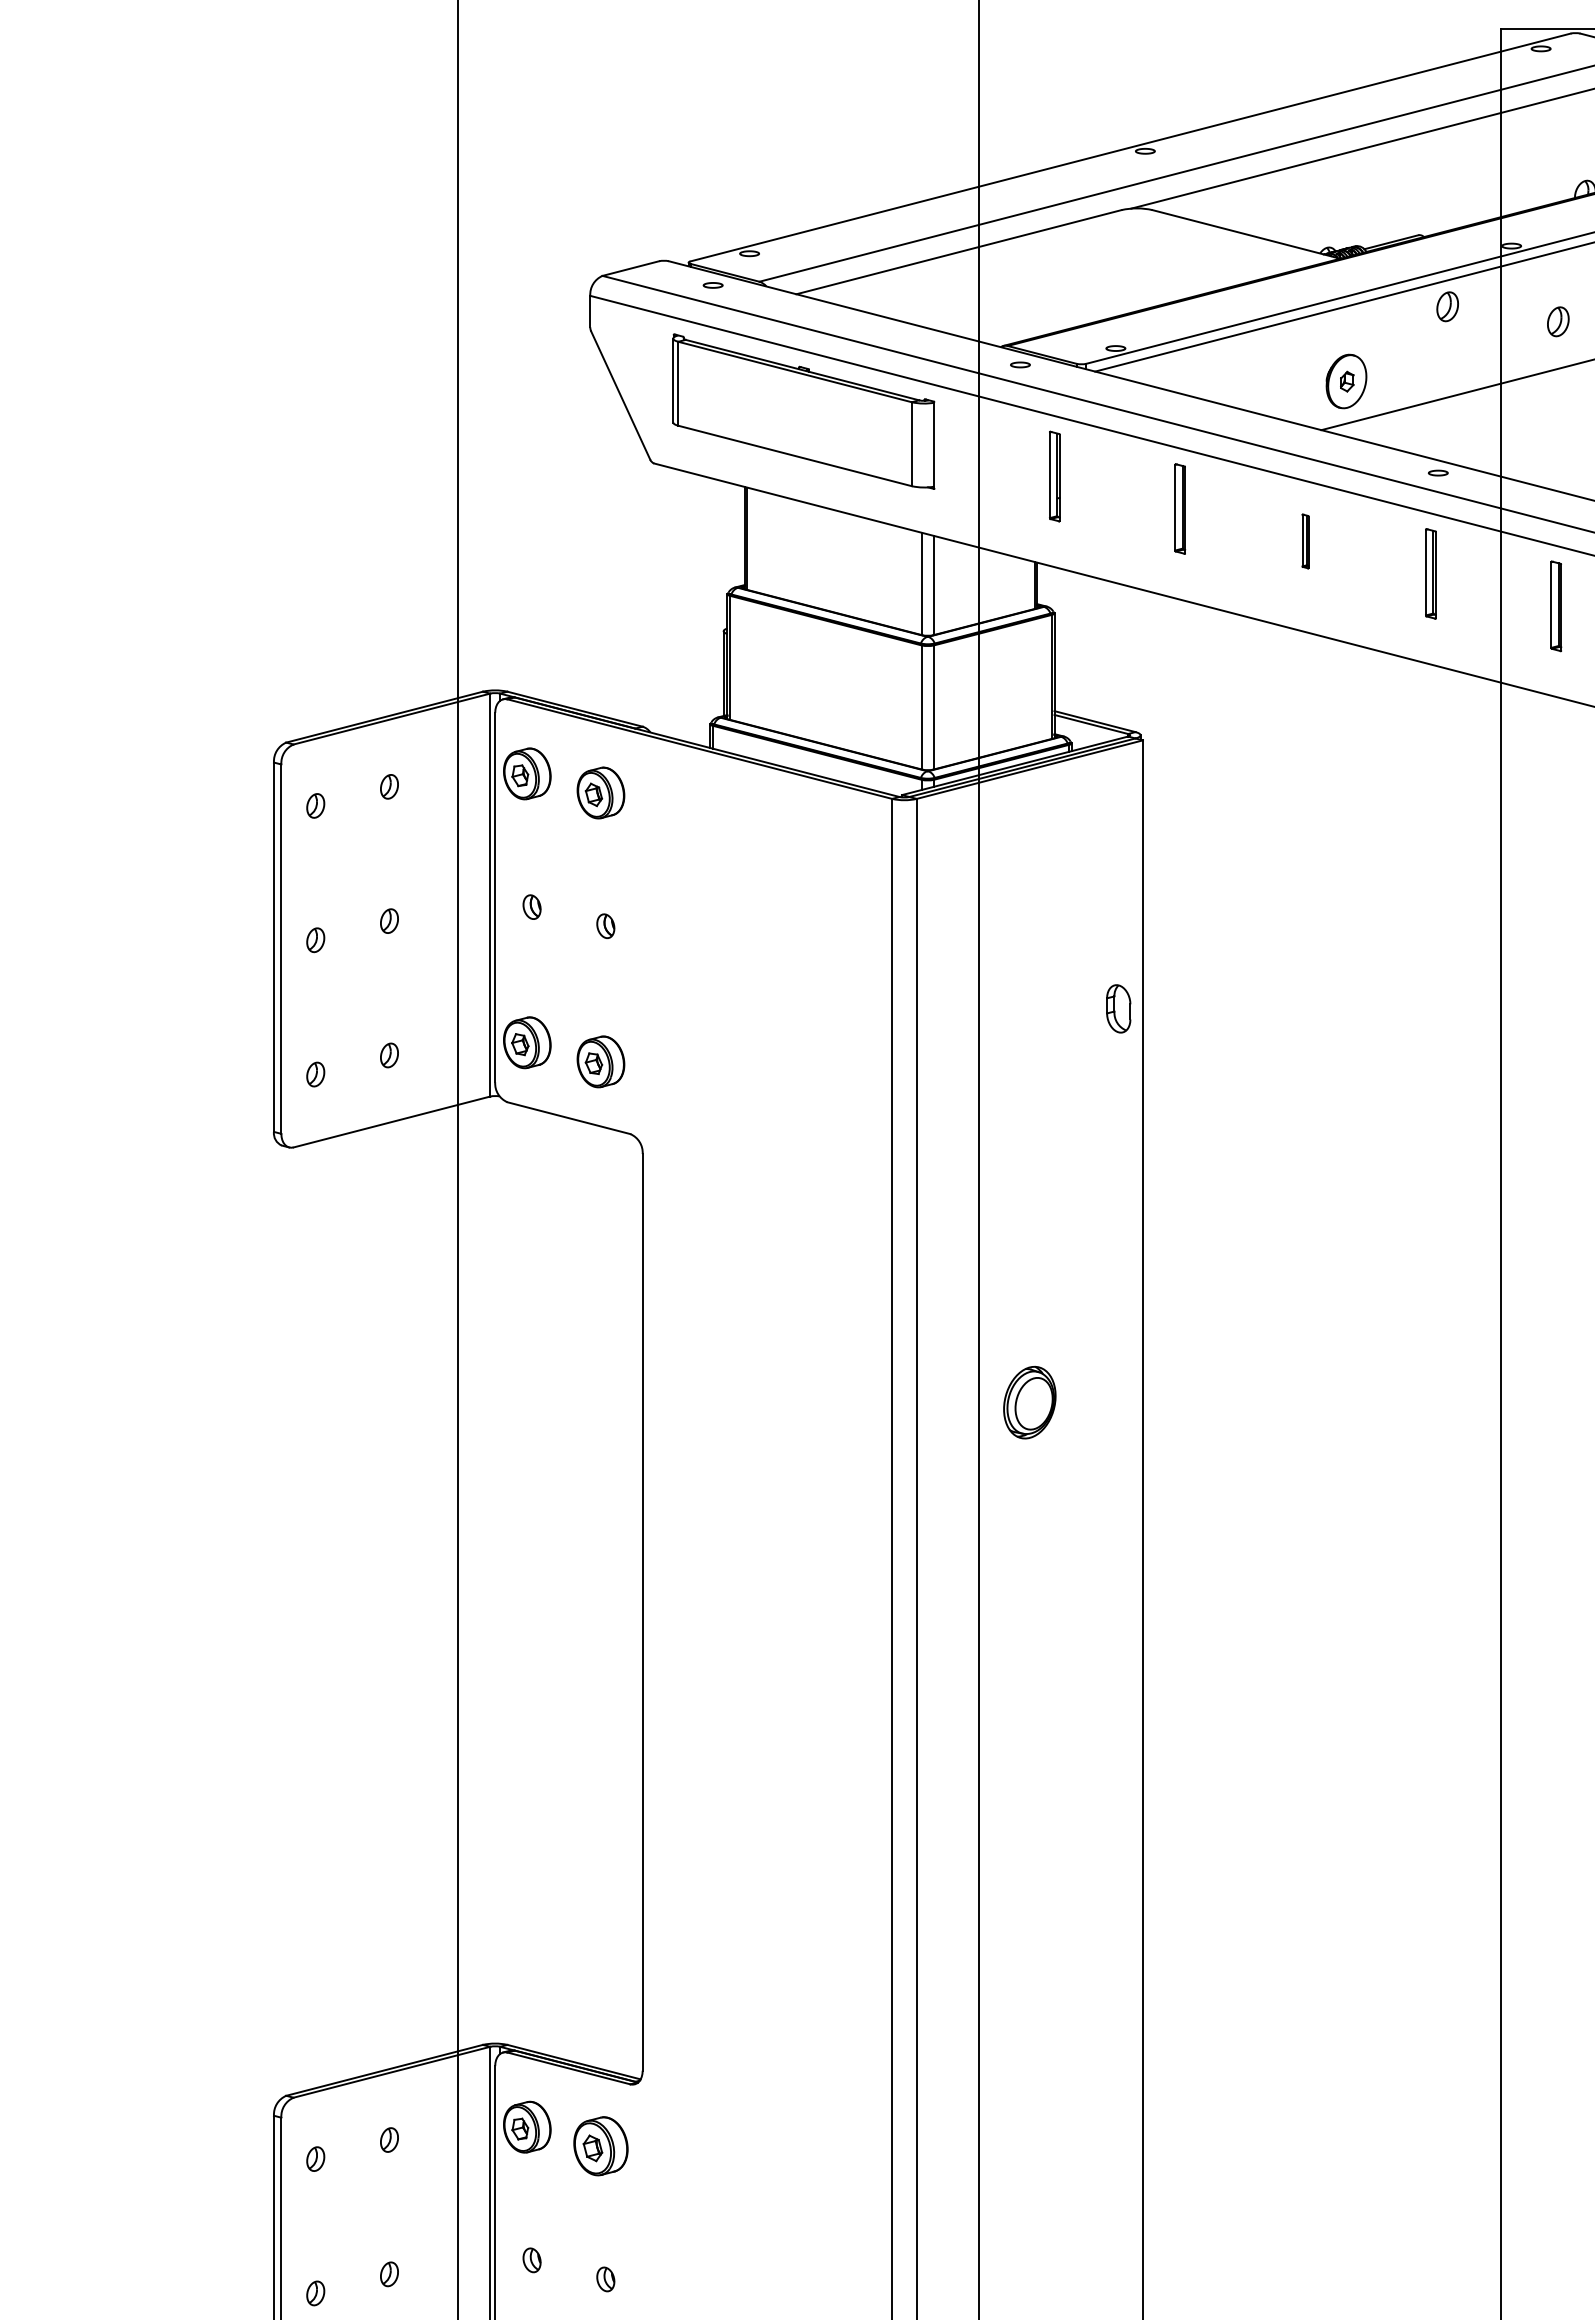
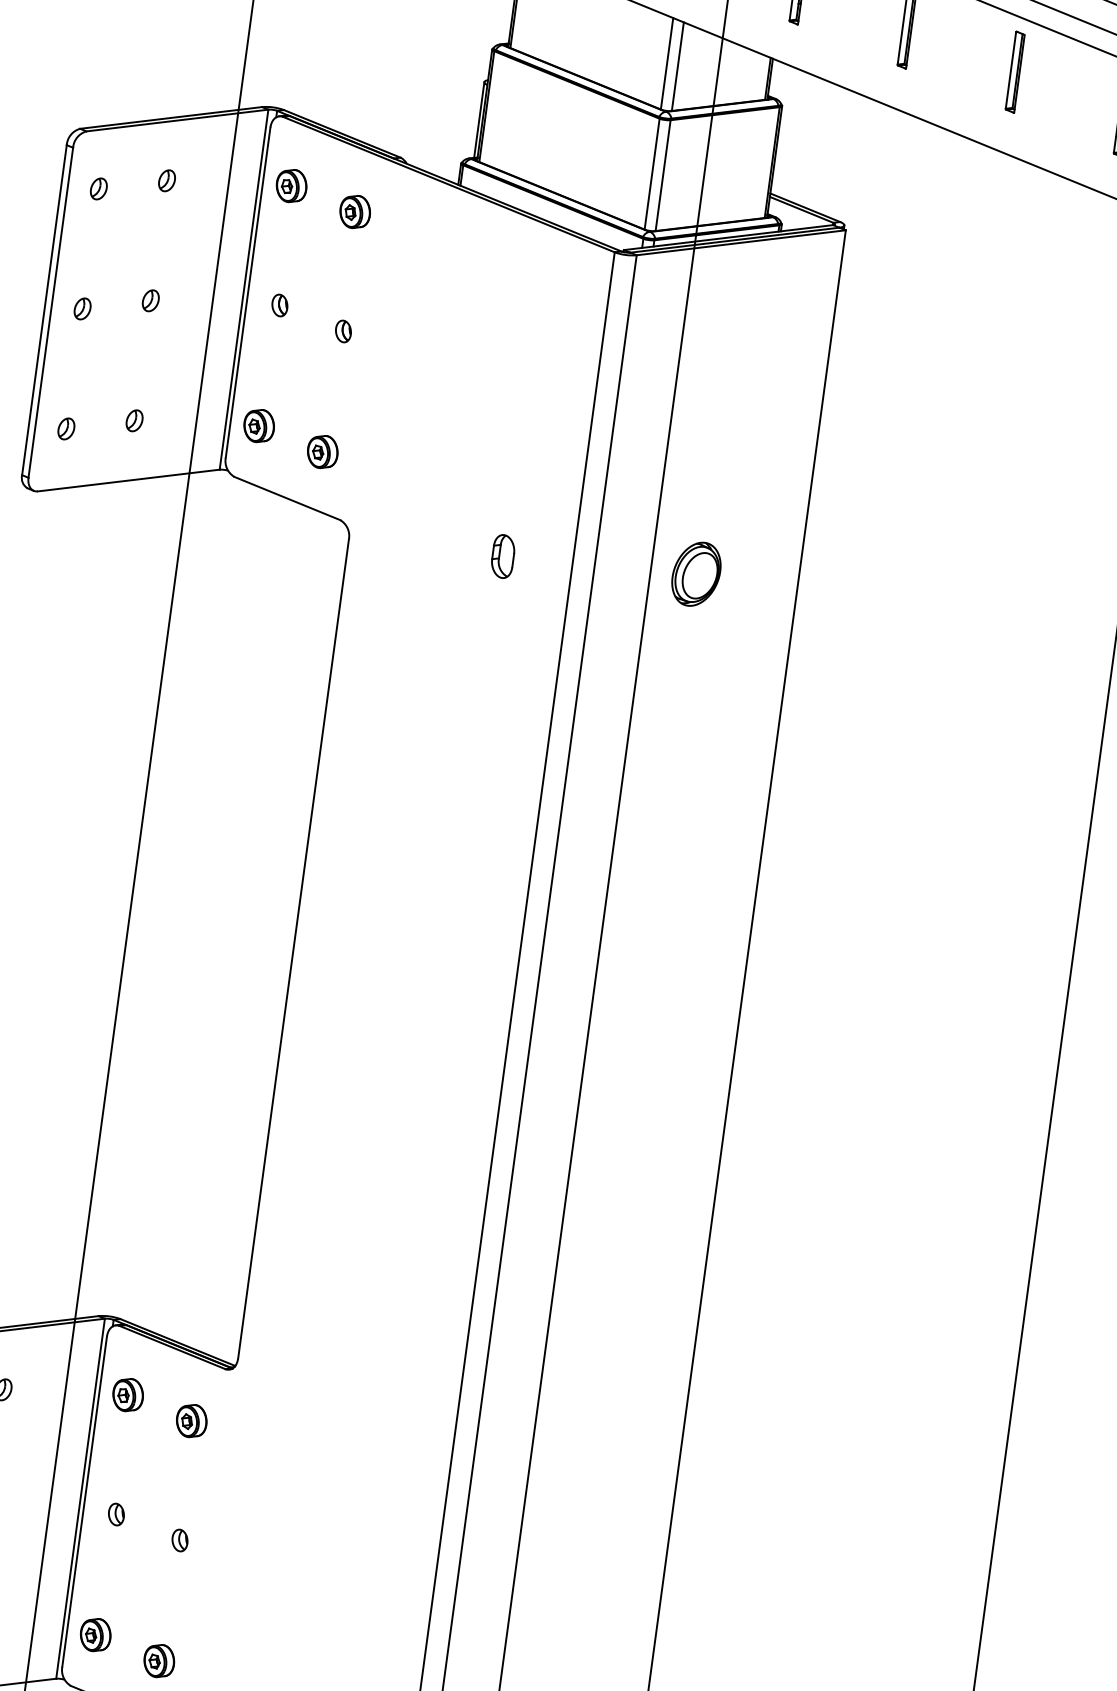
part: (1305, 541) -> (1015, 72), size x1.67
part: (526, 774) -> (290, 186), size x0.71
part: (600, 793) -> (354, 212), size x0.71
part: (1118, 1008) -> (502, 556), moved
part: (526, 1042) -> (258, 425), size x0.71
part: (600, 1061) -> (322, 451), size x0.71
part: (1029, 1402) -> (696, 574), moved
part: (526, 2127) -> (127, 1395), size x0.71
part: (600, 2146) -> (191, 1421), size x0.62

